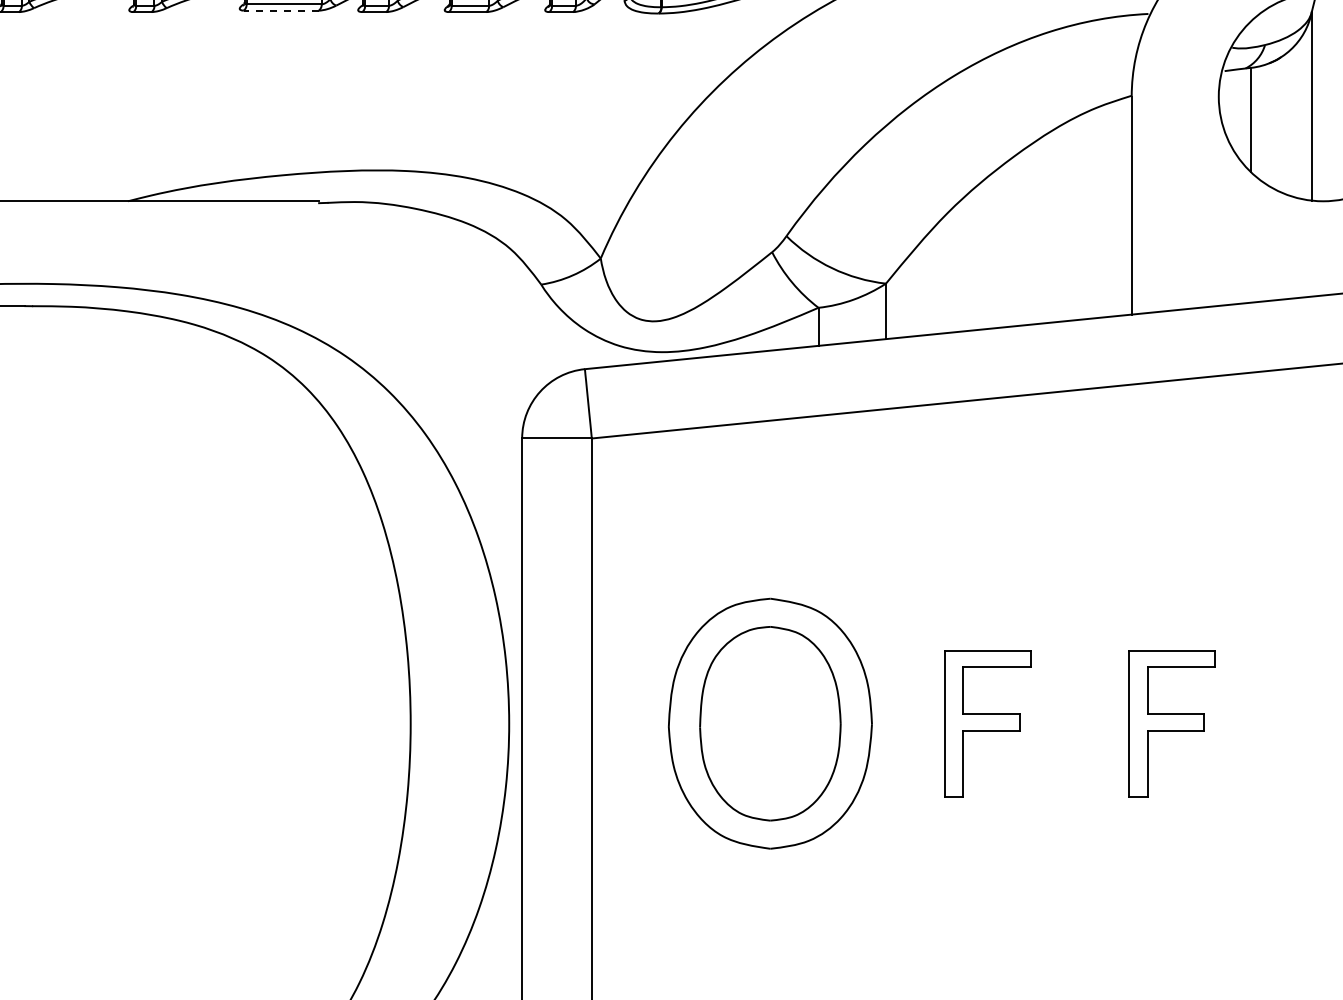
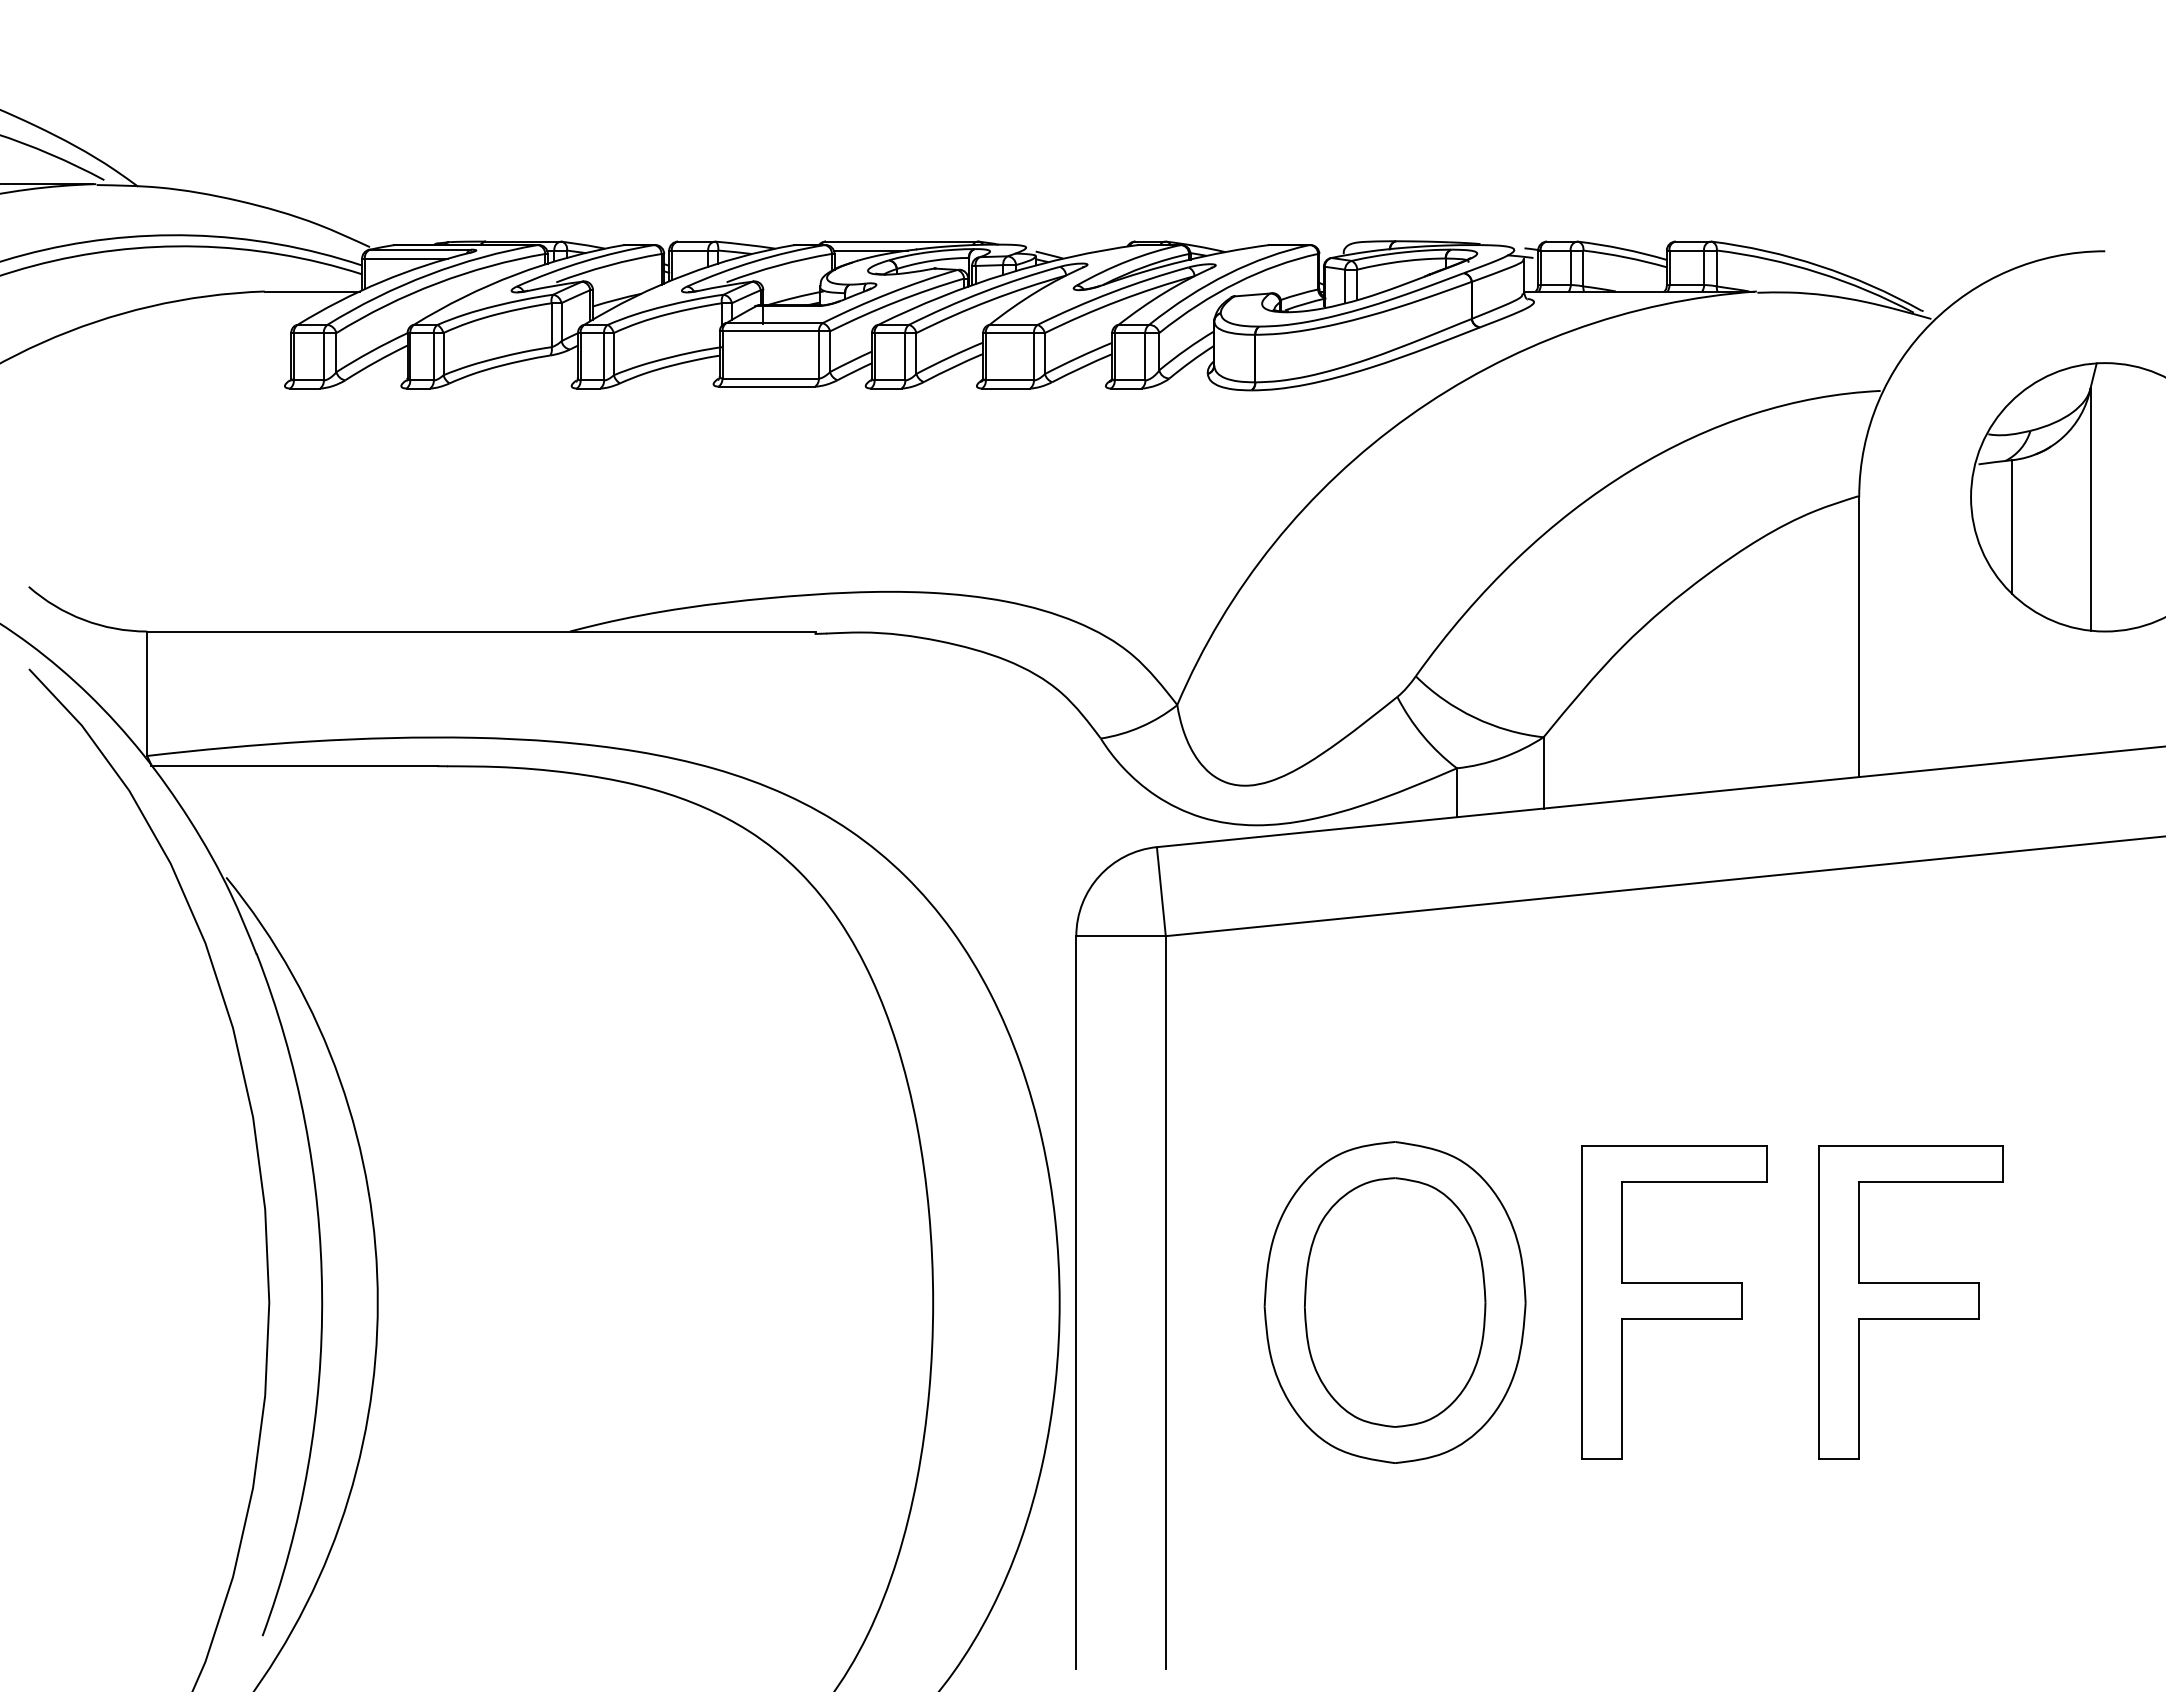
line: (280, 10) -> (766, 386), dashed -> solid
part: (987, 723) -> (1674, 1302), size x1.67
part: (1171, 723) -> (1910, 1302), size x1.67

